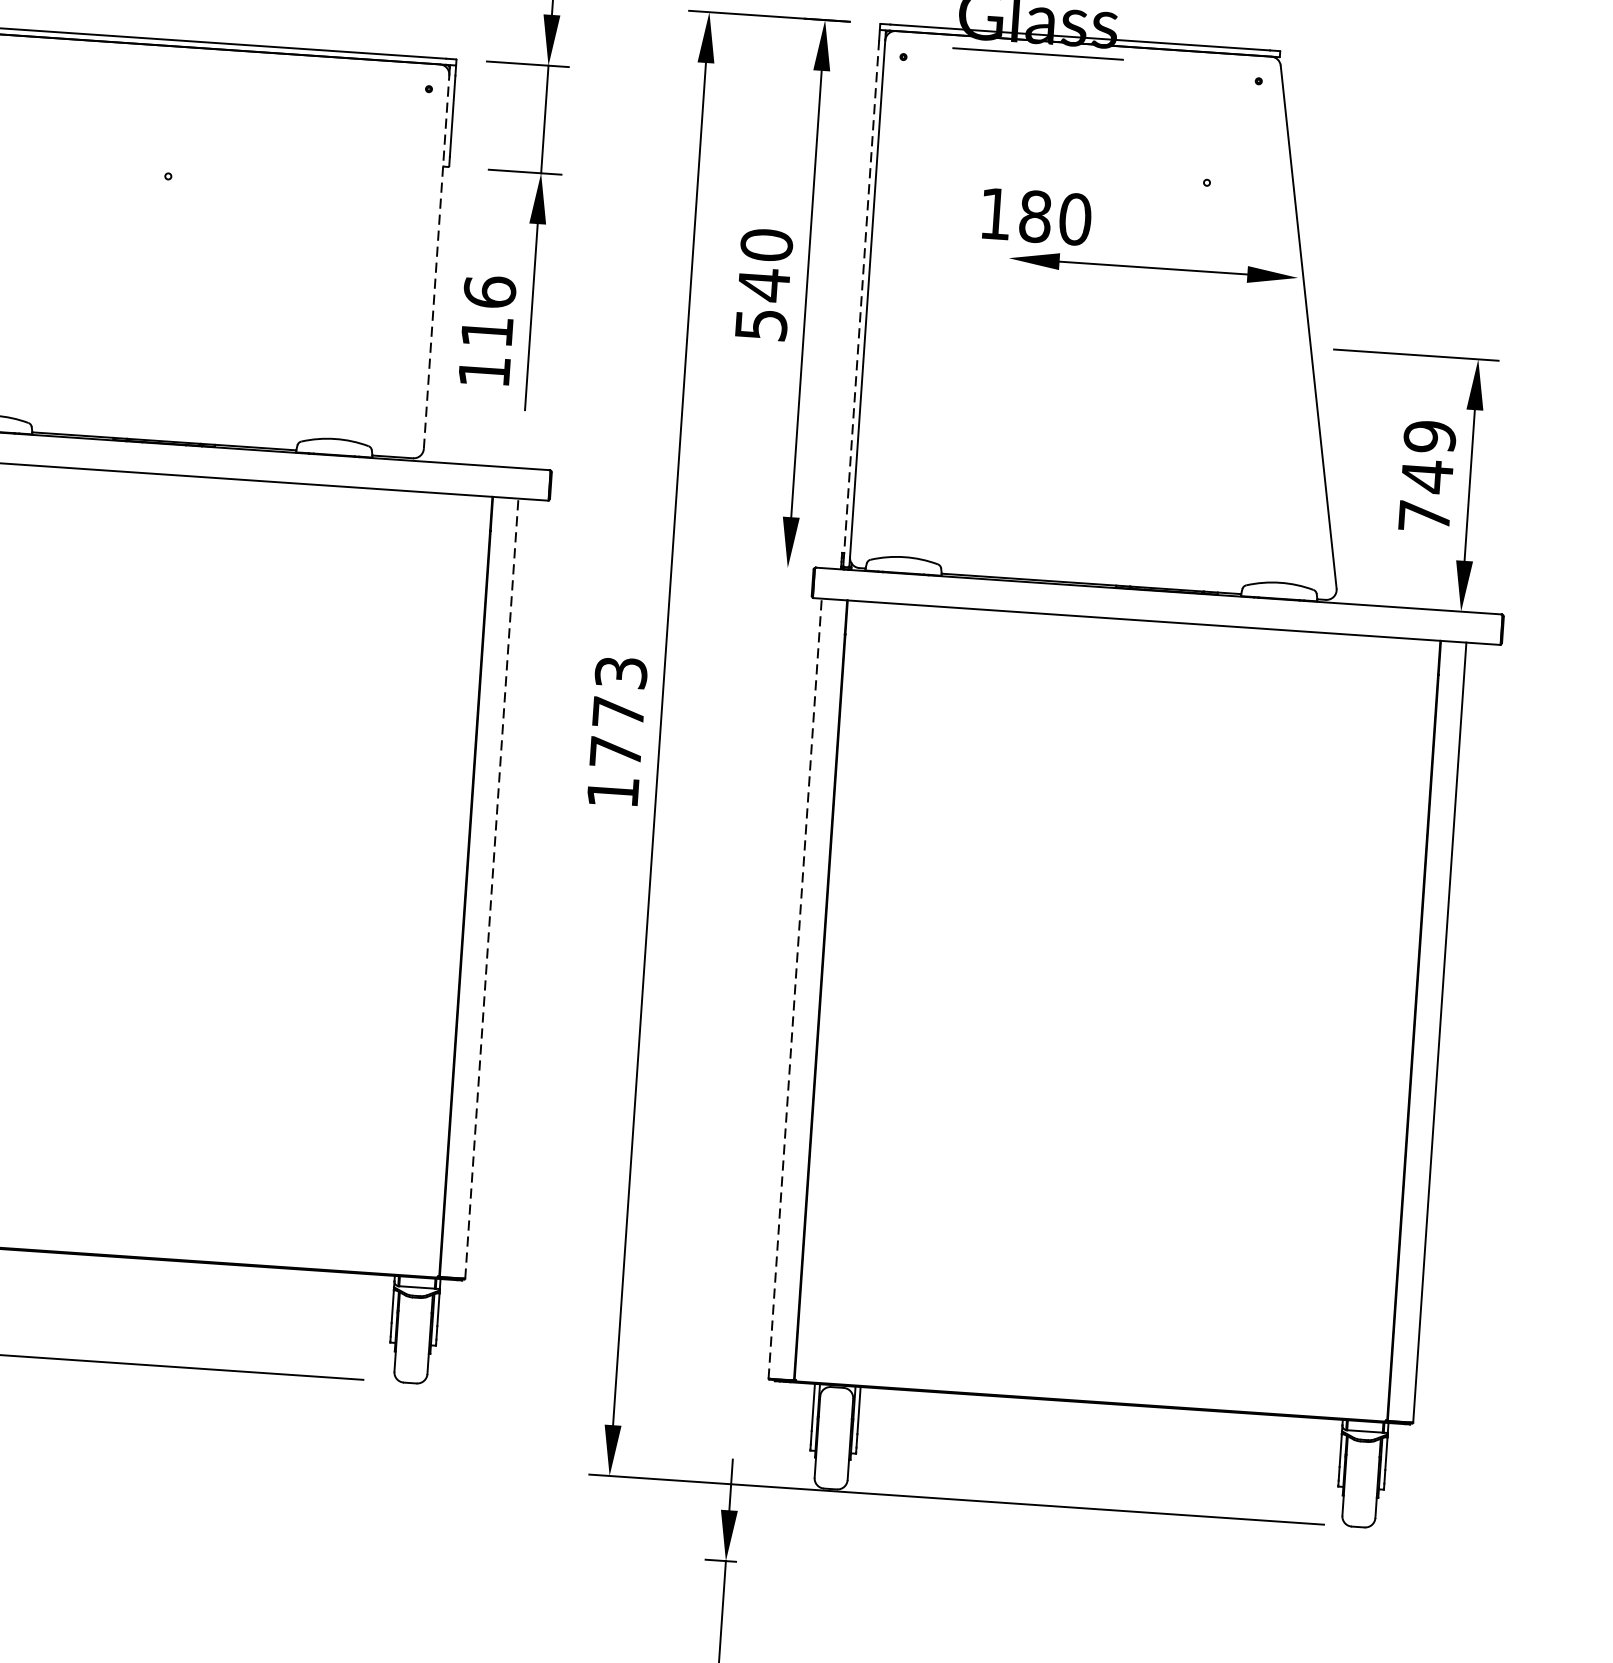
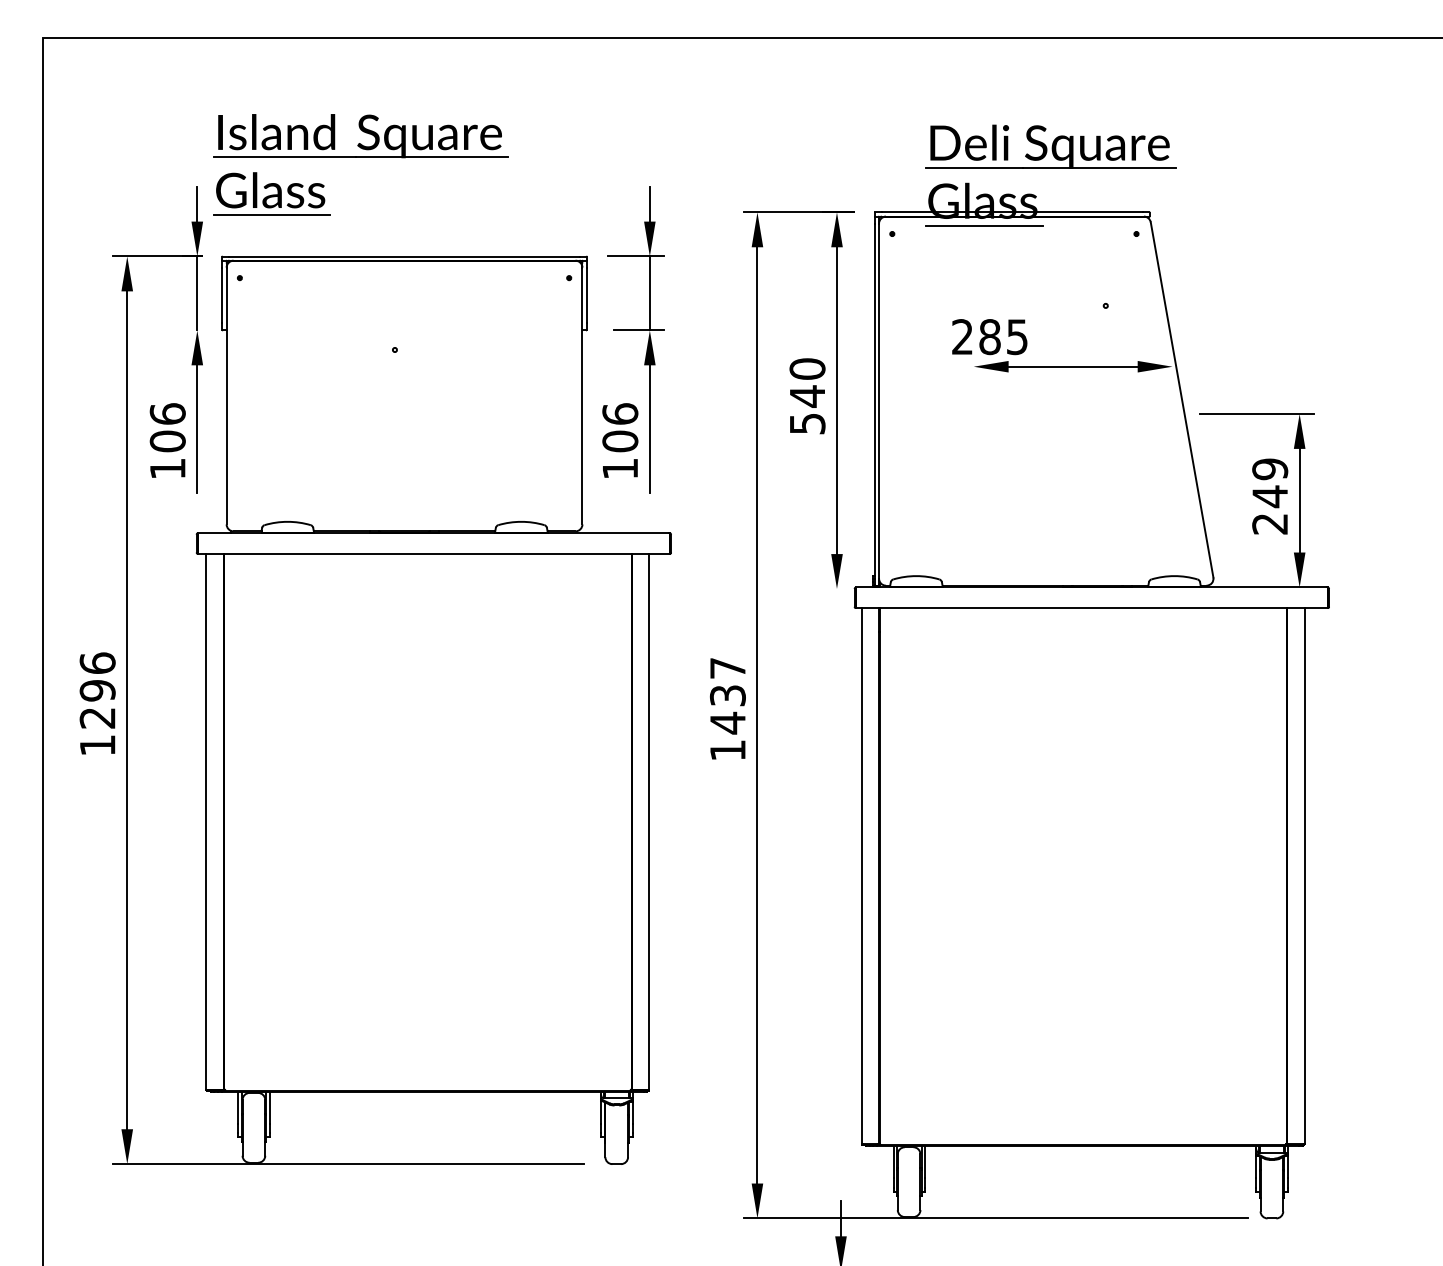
text: (1036, 217) -> (990, 337), 180 -> 285
line: (436, 261) -> (582, 395), dashed -> solid
line: (860, 298) -> (874, 401), dashed -> solid
text: (487, 331) -> (620, 441), 116 -> 106
text: (1423, 517) -> (1269, 524), 749 -> 249
text: (617, 713) -> (727, 696), 1773 -> 1437
line: (491, 887) -> (649, 821), dashed -> solid
line: (795, 987) -> (861, 875), dashed -> solid

